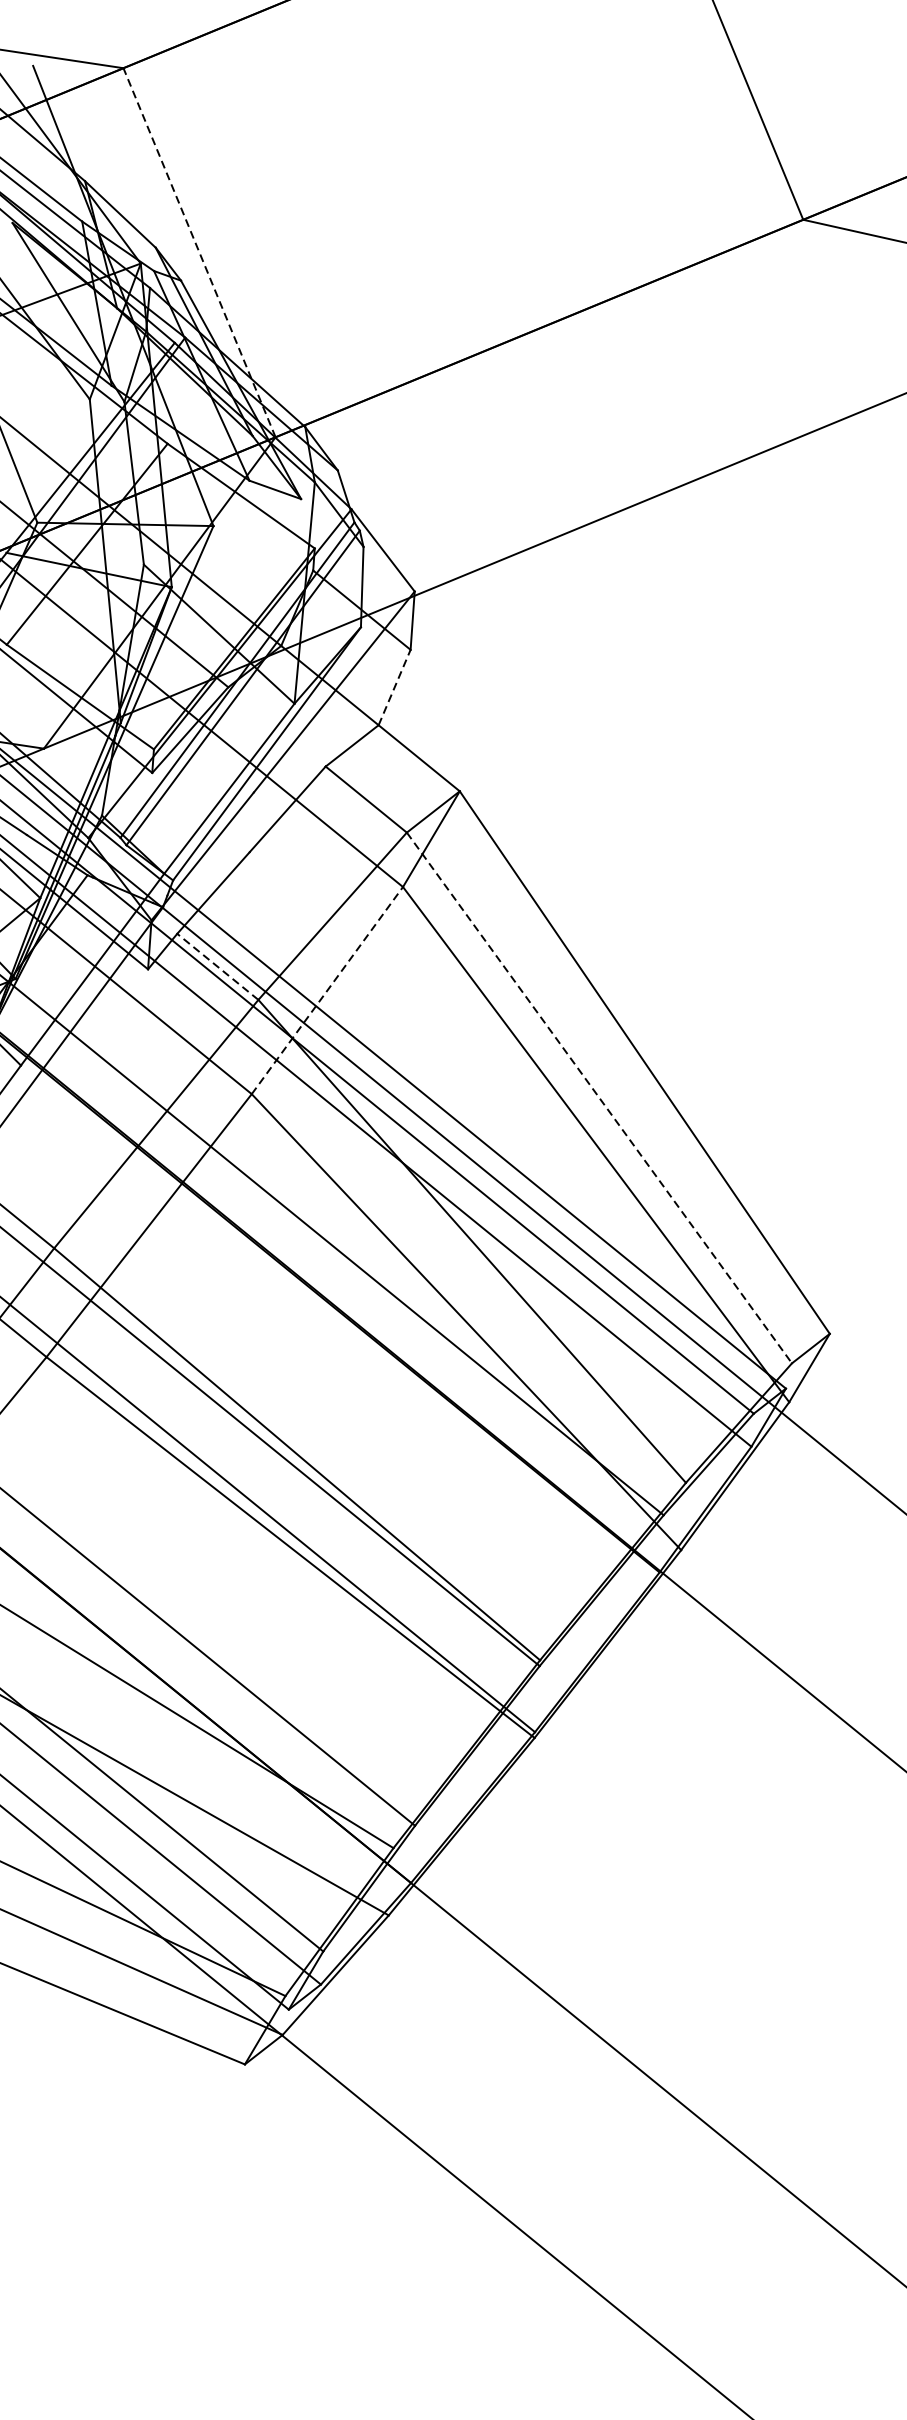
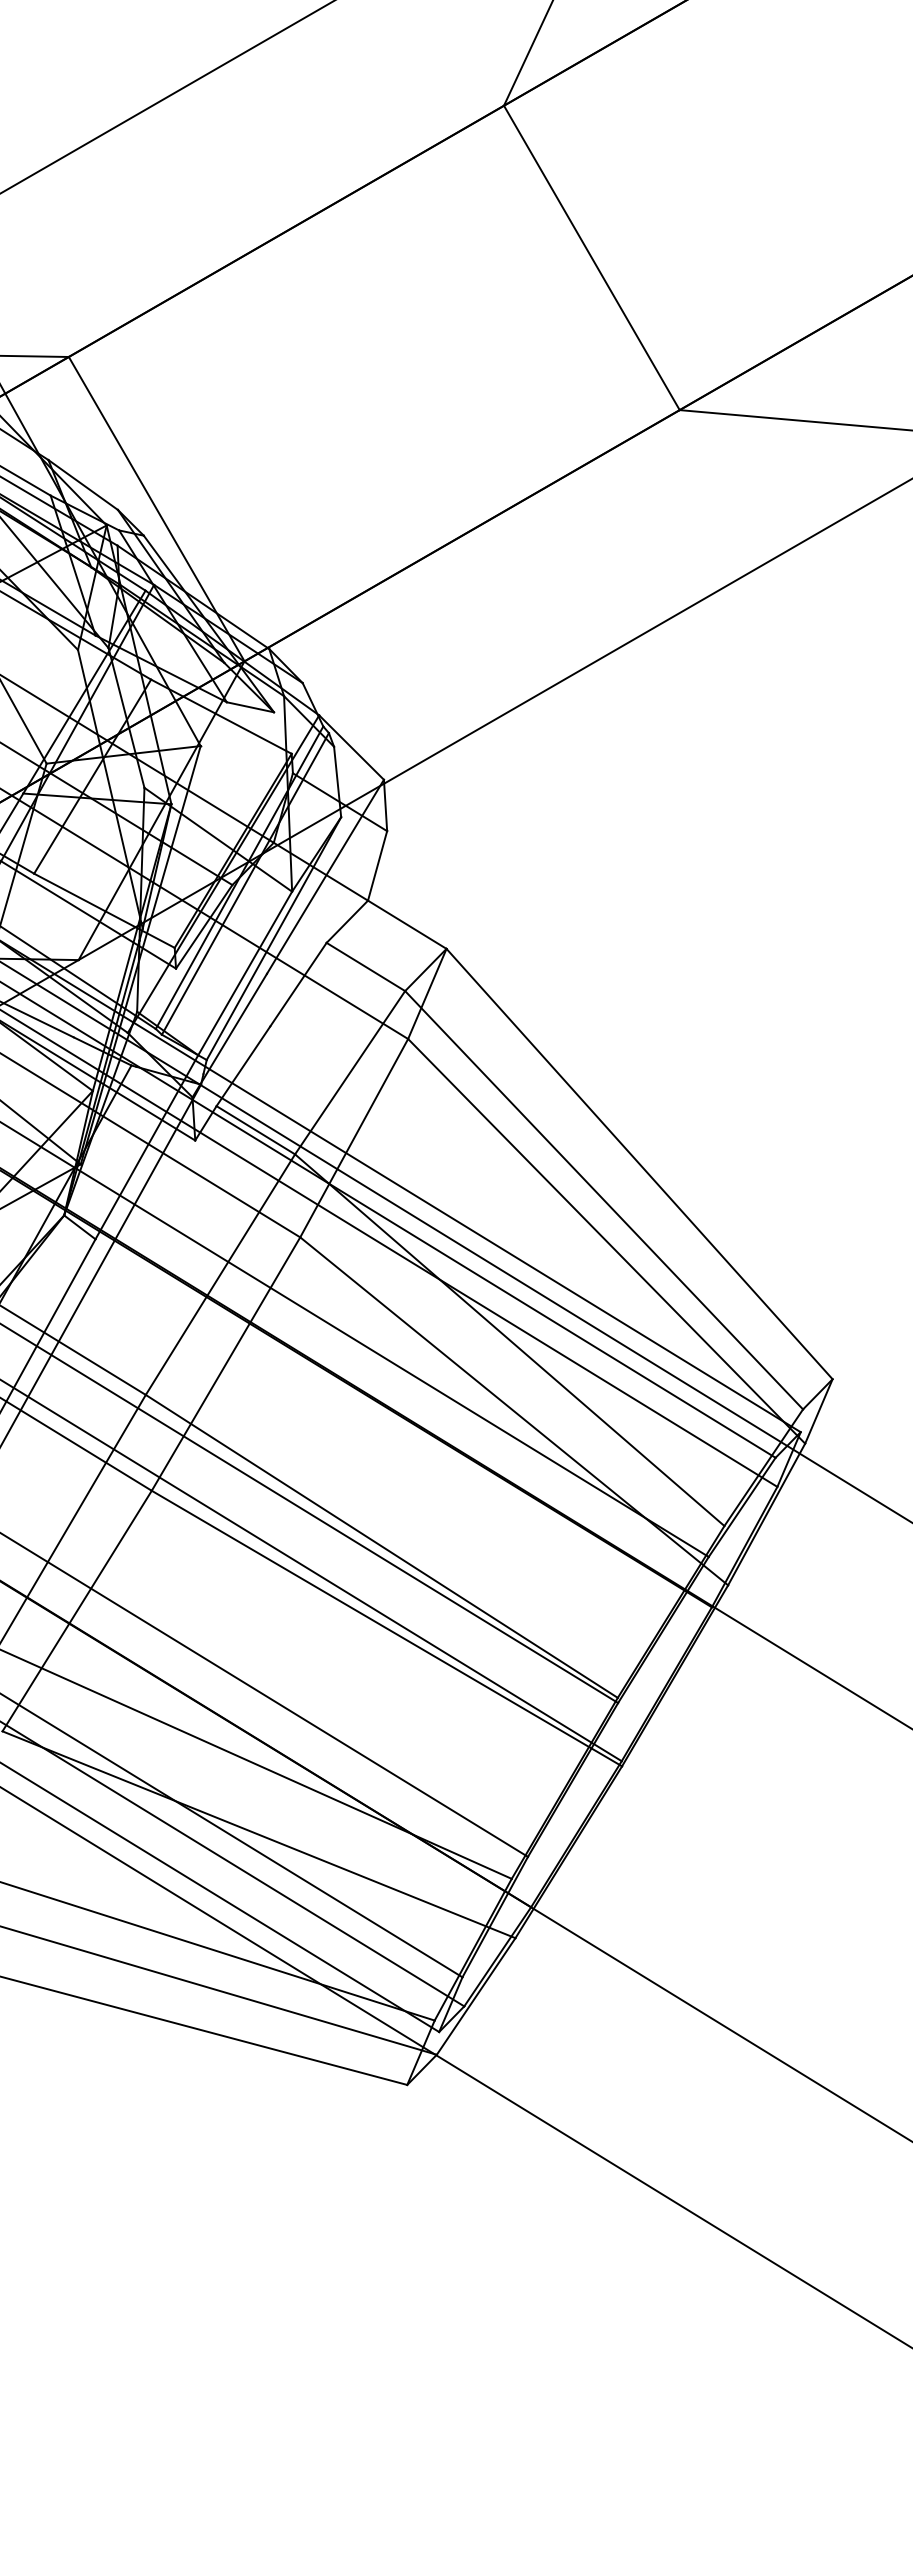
line: (199, 253) -> (156, 509), dashed -> solid
line: (394, 687) -> (377, 865), dashed -> solid
line: (217, 967) -> (255, 1130), dashed -> solid
line: (327, 990) -> (354, 1138), dashed -> solid
line: (599, 1098) -> (604, 1200), dashed -> solid

